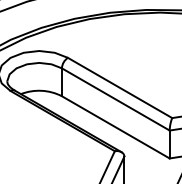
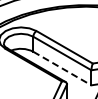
line: (116, 127) -> (62, 68), solid -> dashed

